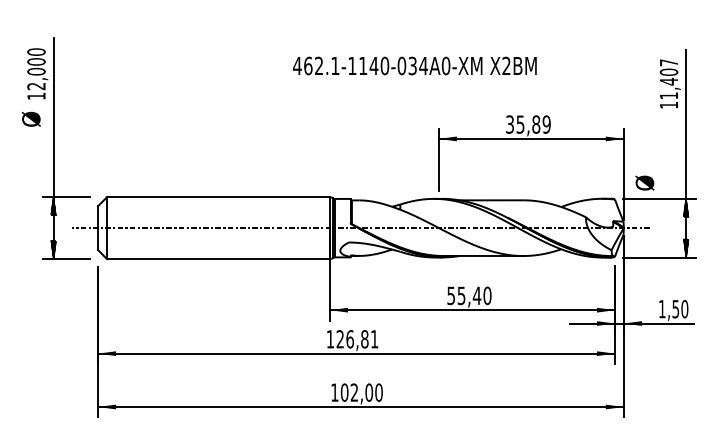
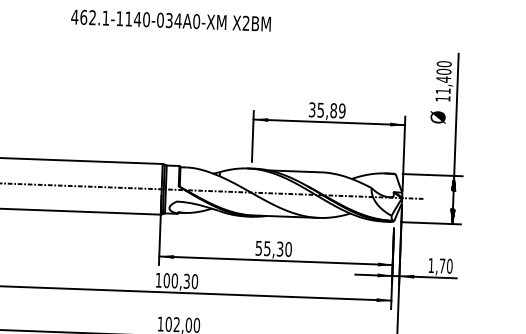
text: (668, 62) -> (443, 63), 11,407 -> 11,400
text: (414, 65) -> (170, 20), moved
text: (644, 182) -> (437, 116), moved
text: (476, 295) -> (279, 248), 55,40 -> 55,30
text: (675, 309) -> (442, 266), 1,50 -> 1,70
text: (357, 339) -> (180, 281), 126,81 -> 100,30

